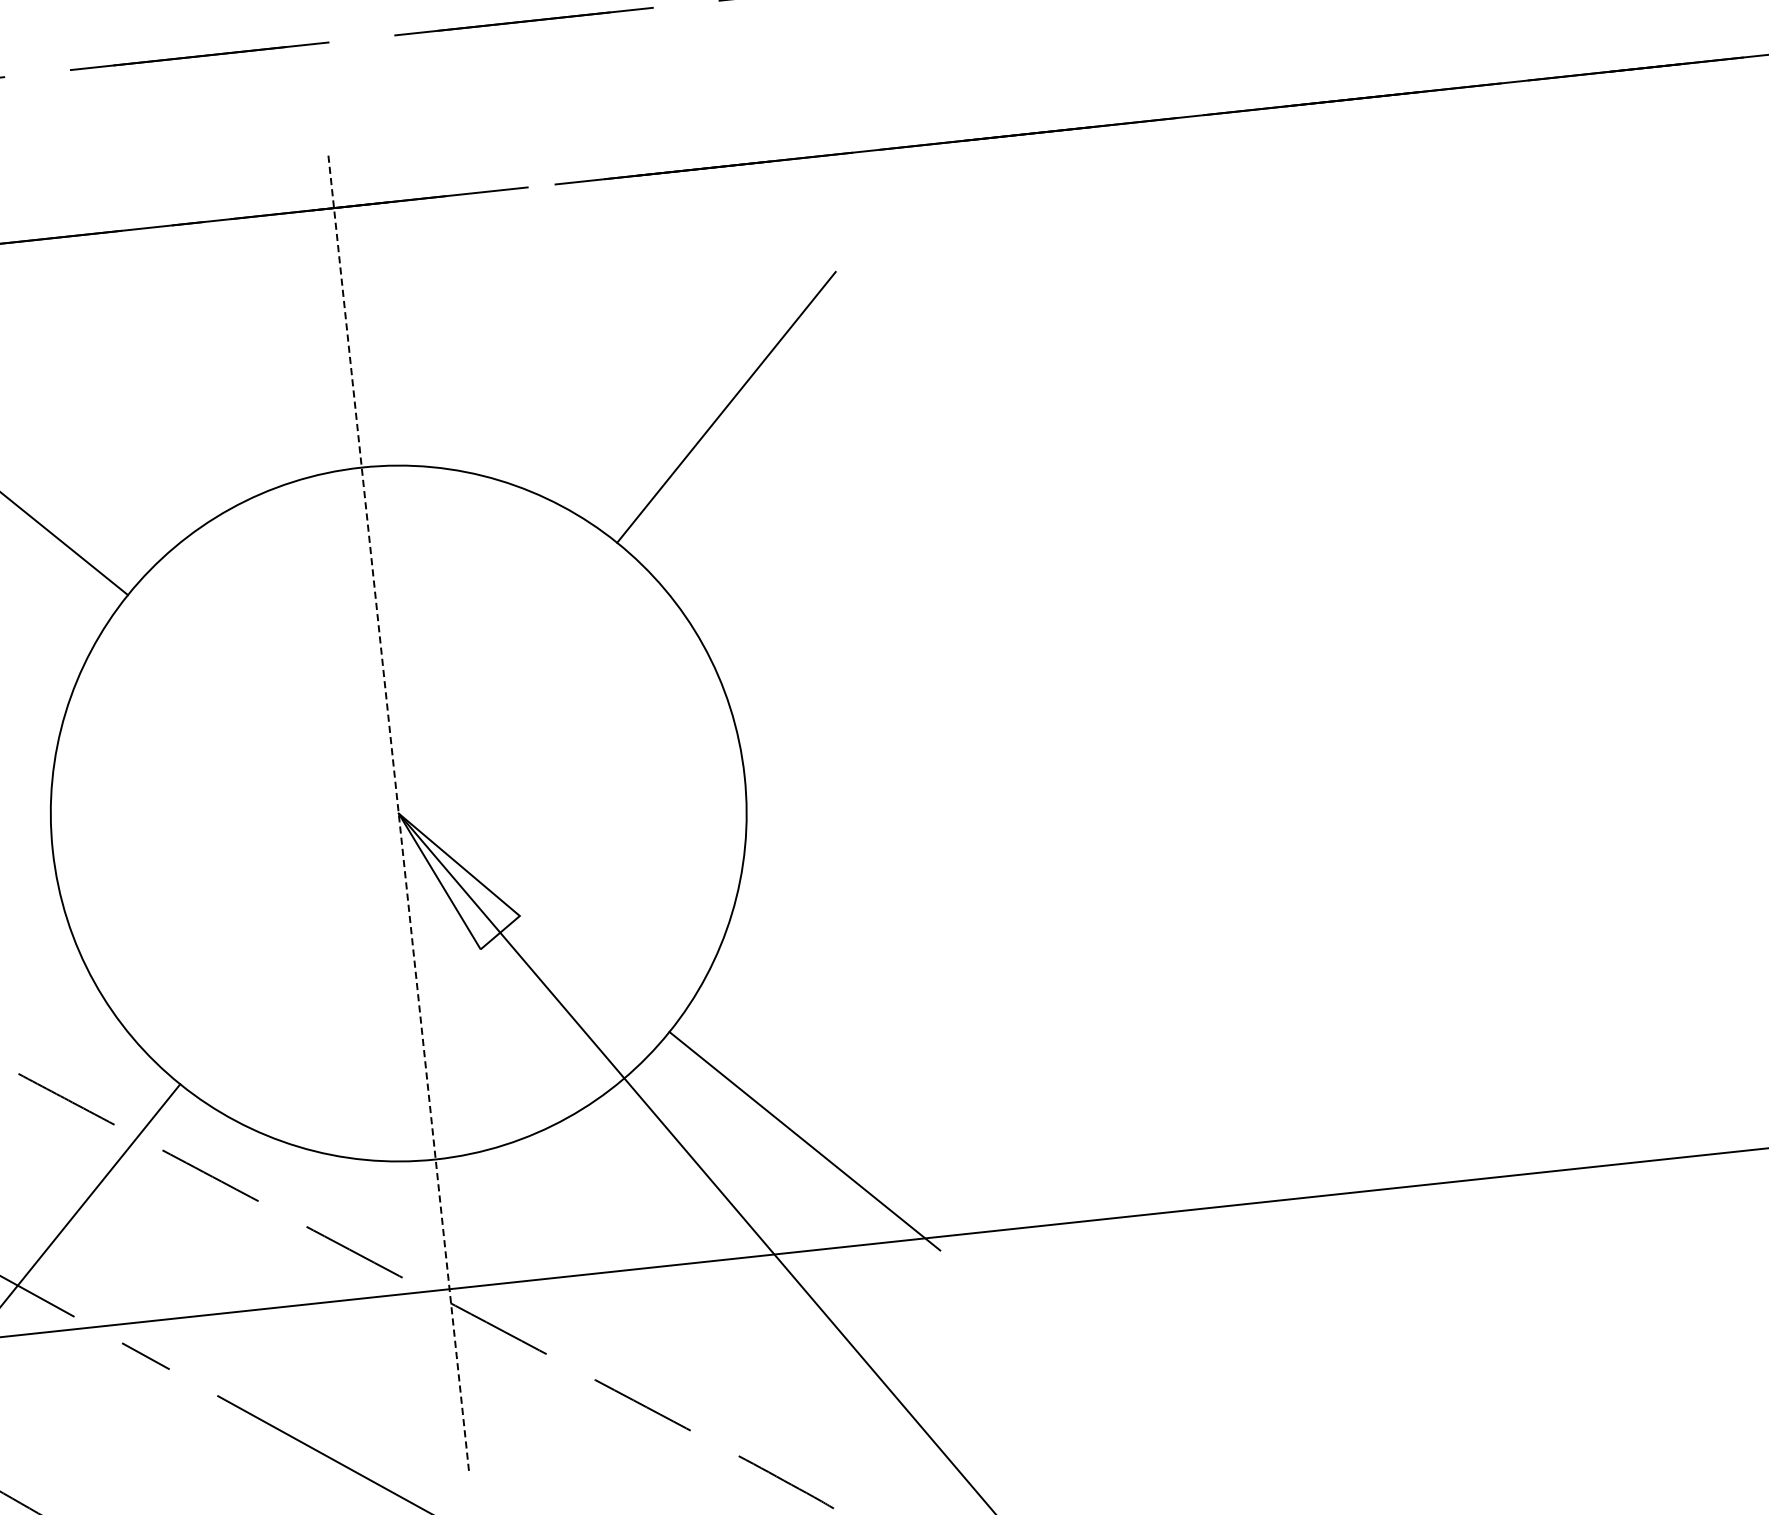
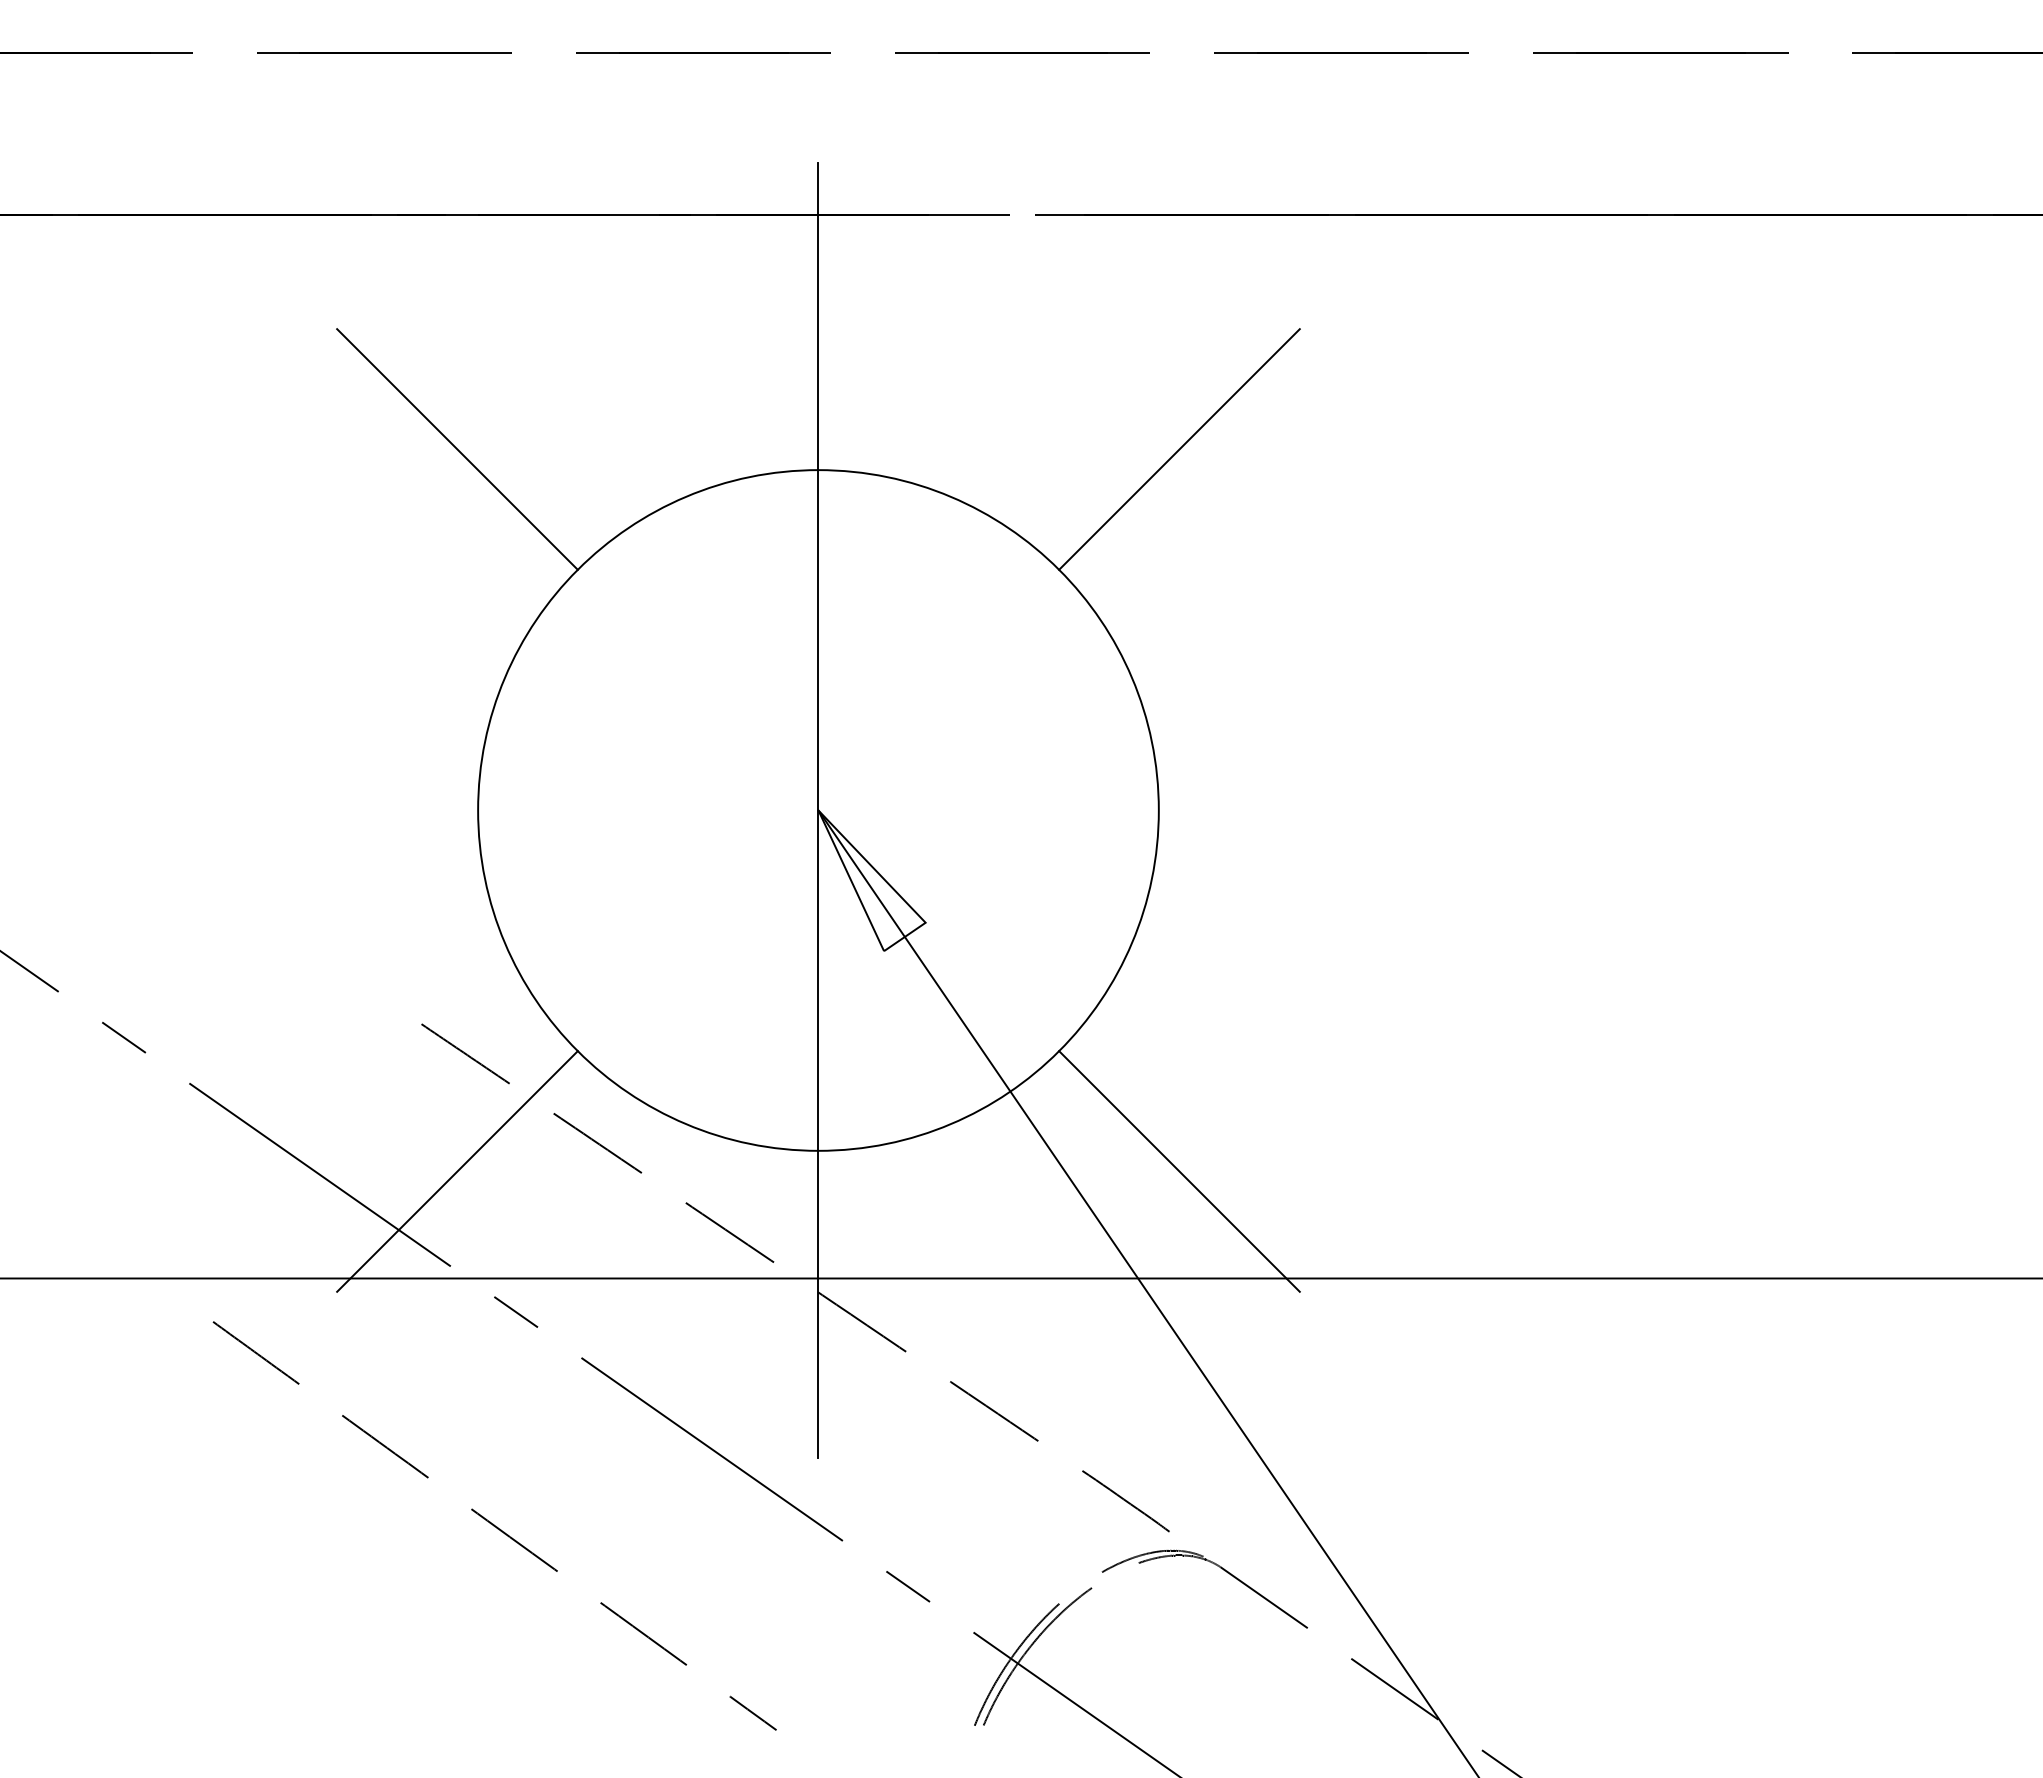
line: (398, 813) -> (818, 810), dashed -> solid

